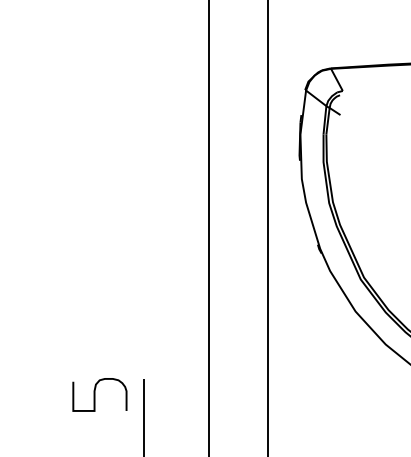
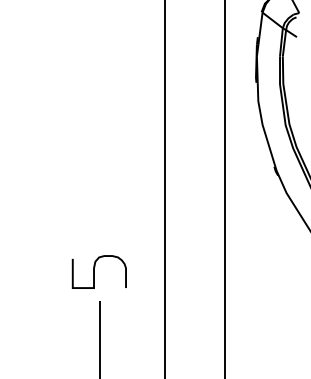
curve: (95, 394) -> (94, 271), moved

